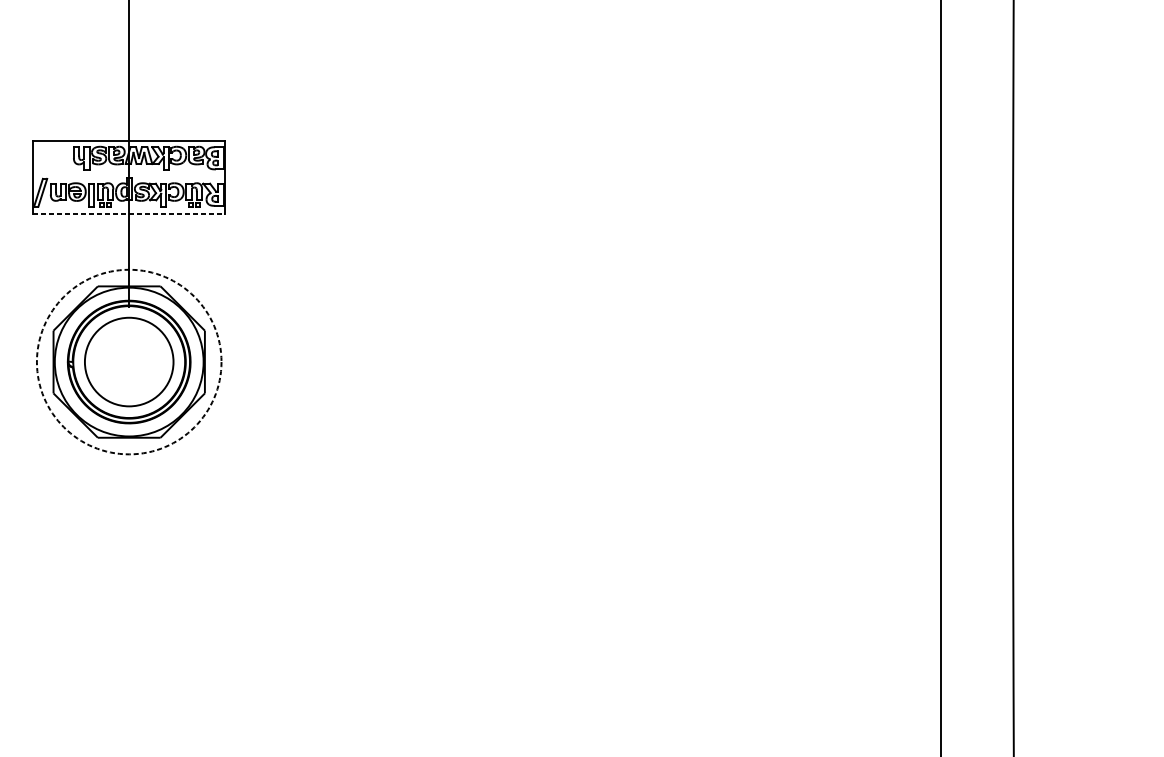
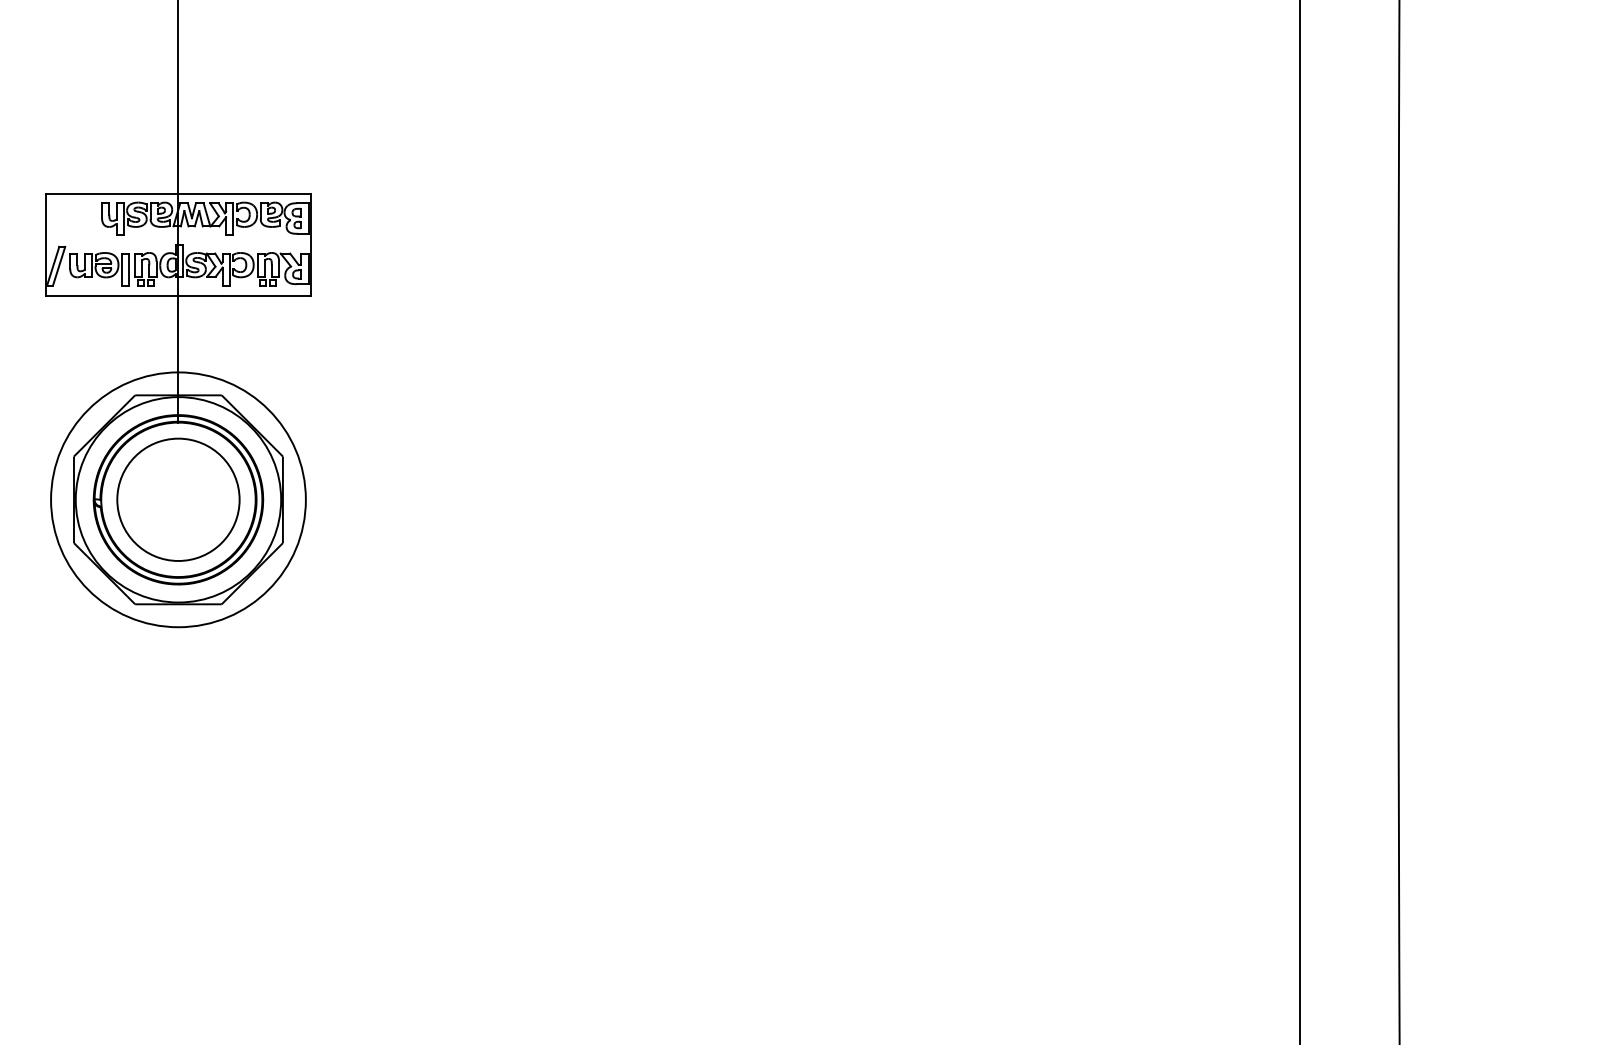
line: (129, 214) -> (178, 295), dashed -> solid
circle: (129, 361) -> (178, 499), dashed -> solid

